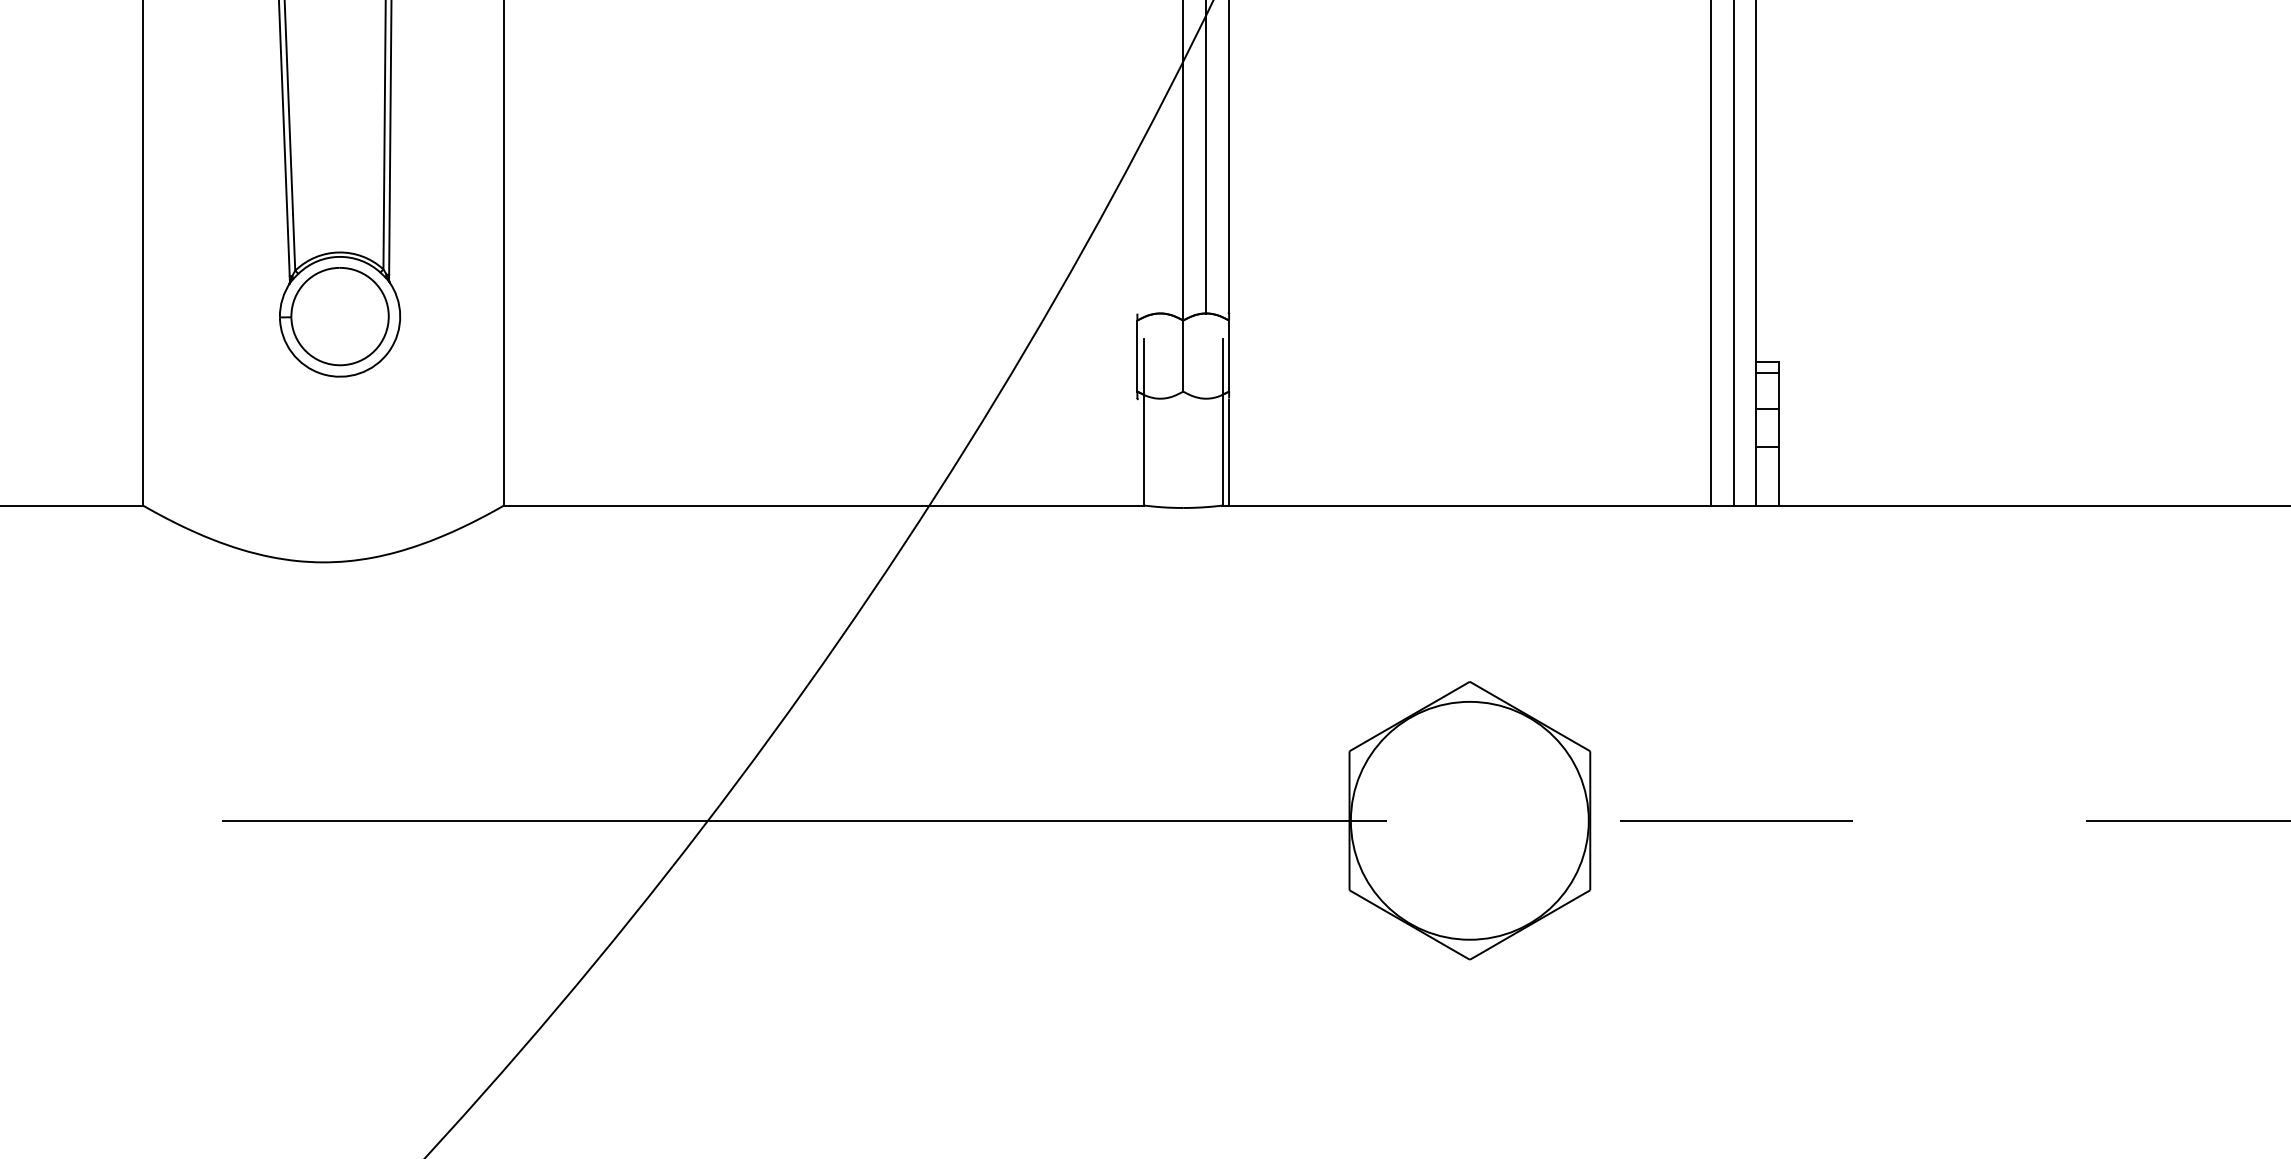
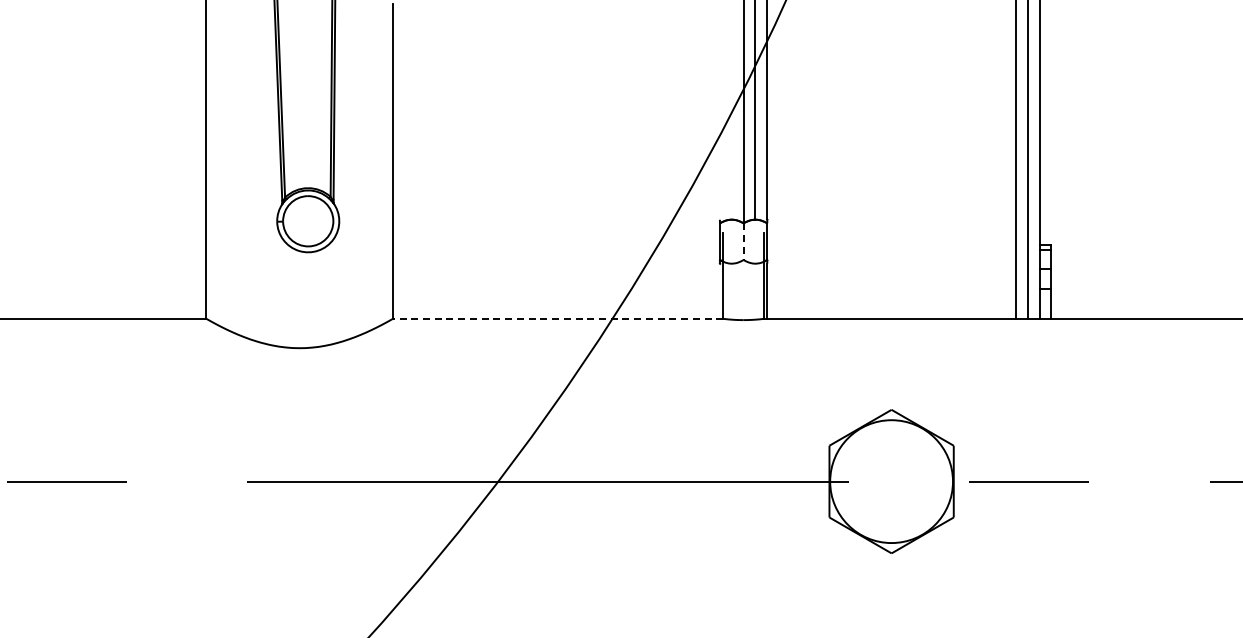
line: (1183, 357) -> (743, 242), solid -> dashed
line: (822, 504) -> (557, 318), solid -> dashed

